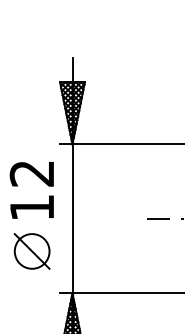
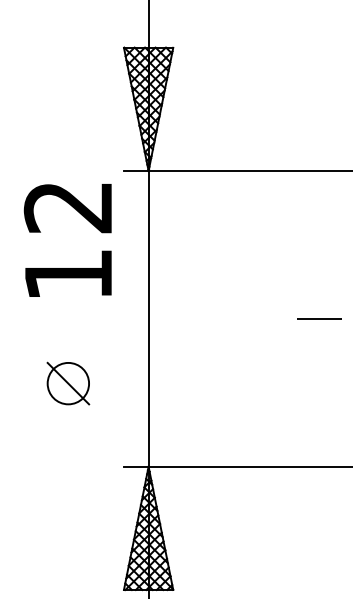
text: (31, 190) -> (67, 240), moved
part: (31, 251) -> (67, 383), size x0.6

